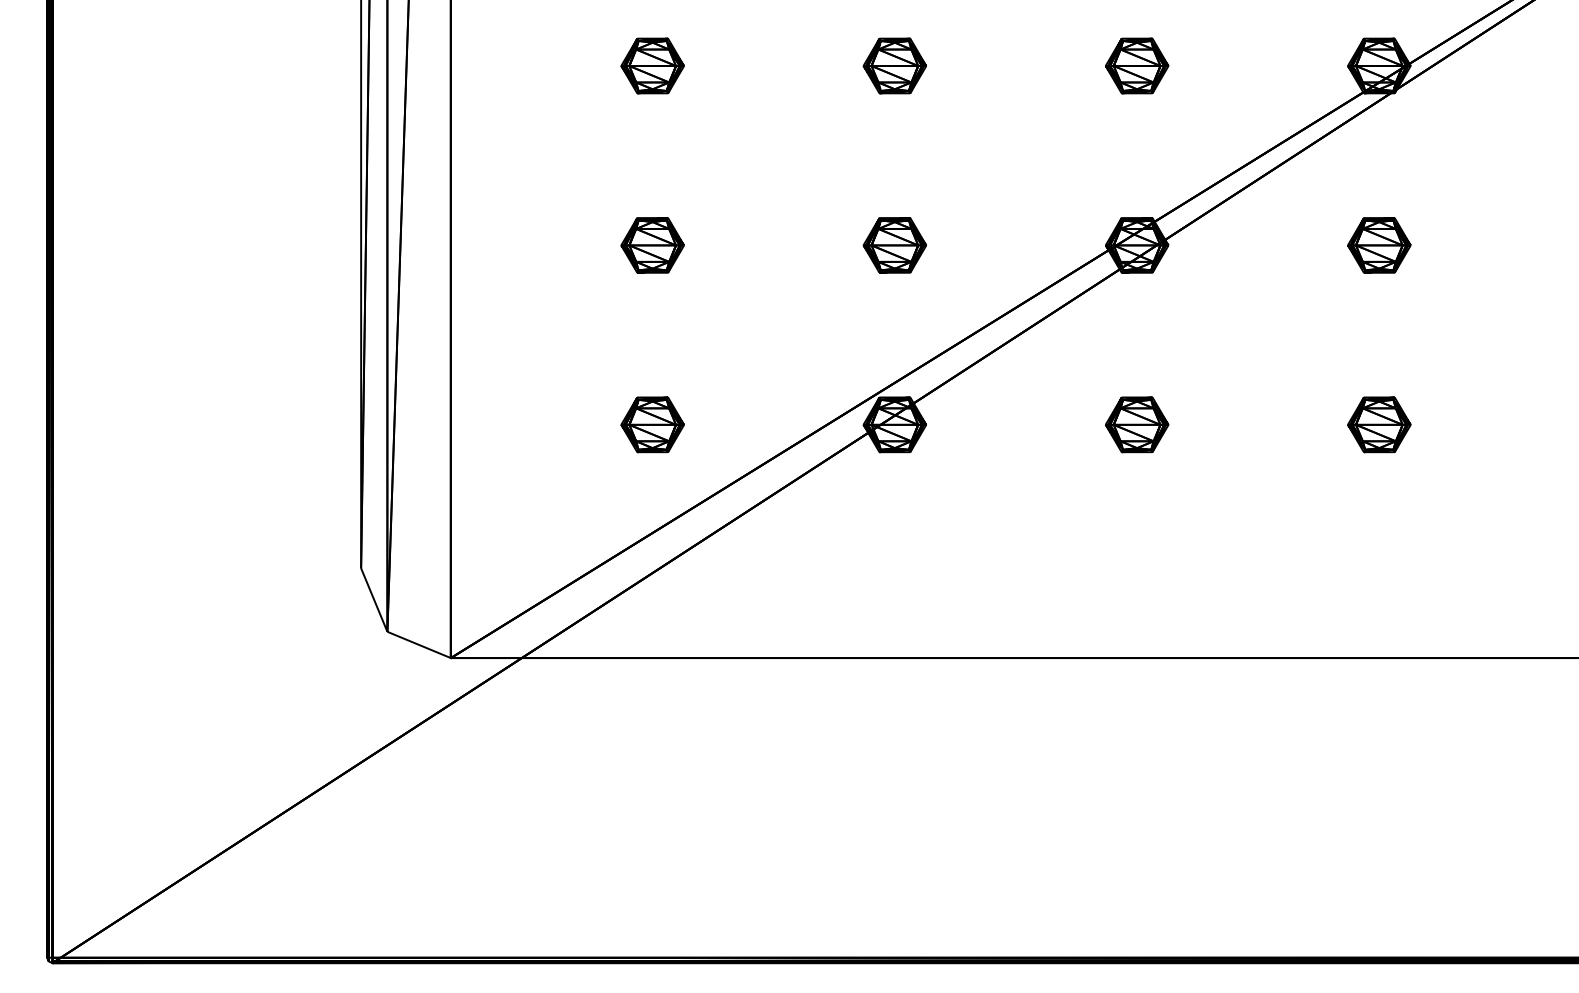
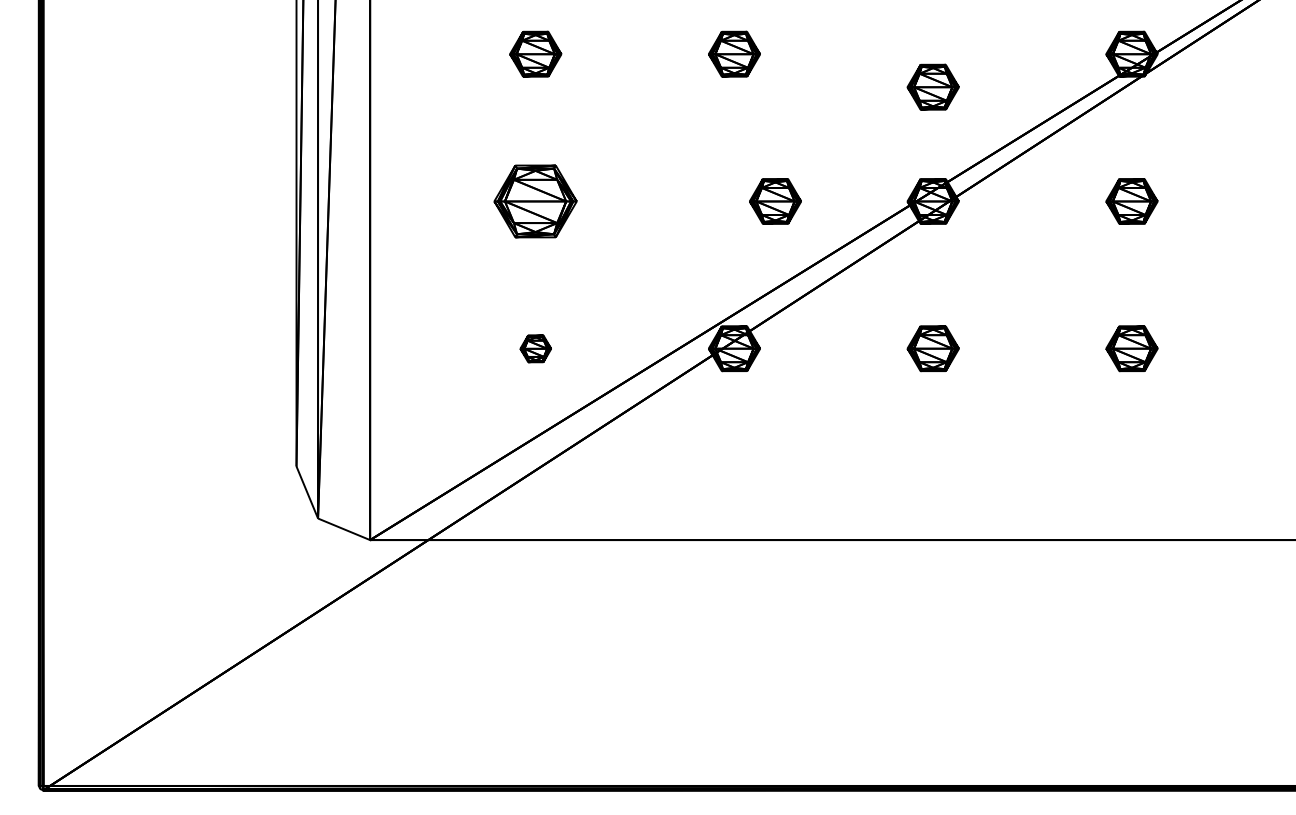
part: (1136, 65) -> (932, 86), moved
part: (652, 245) -> (535, 201), size x1.6
part: (894, 245) -> (775, 201), moved
part: (652, 424) -> (535, 348), size x0.6

